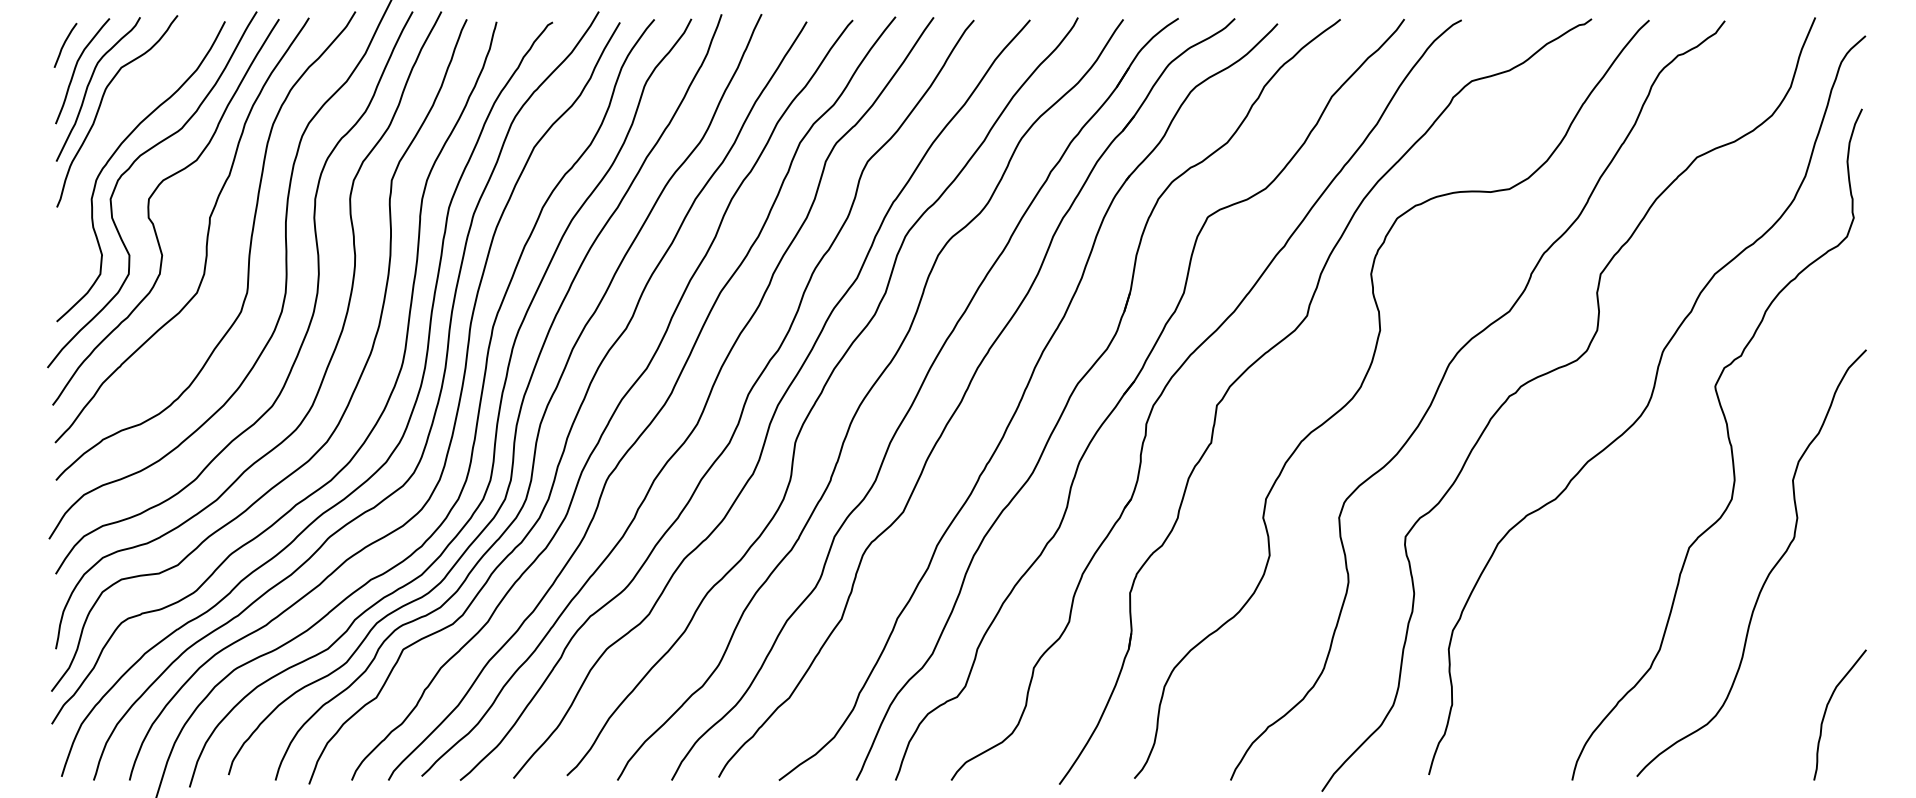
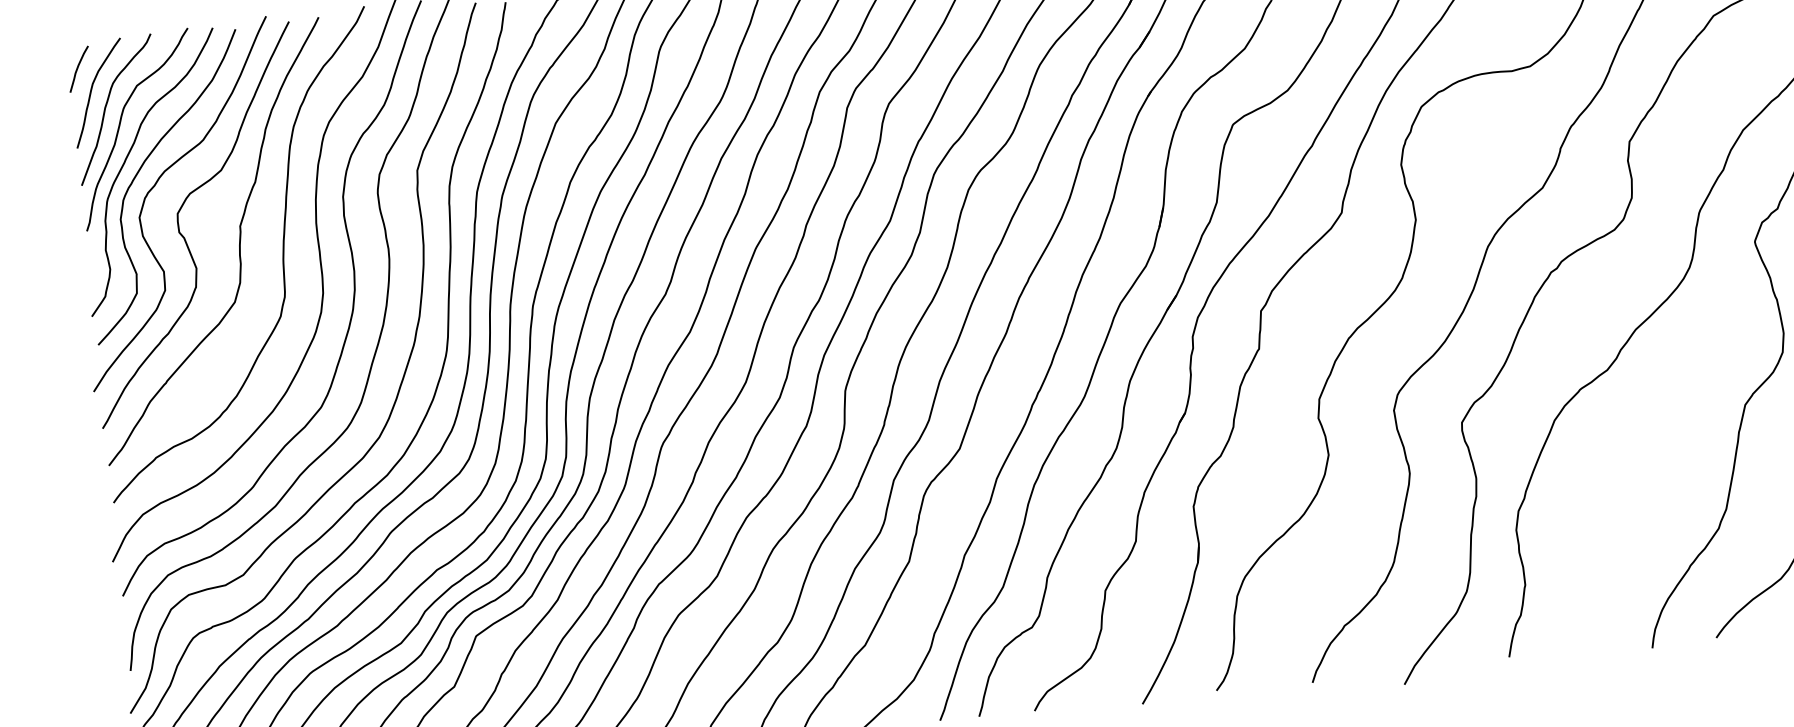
curve: (104, 139) -> (127, 158), added

